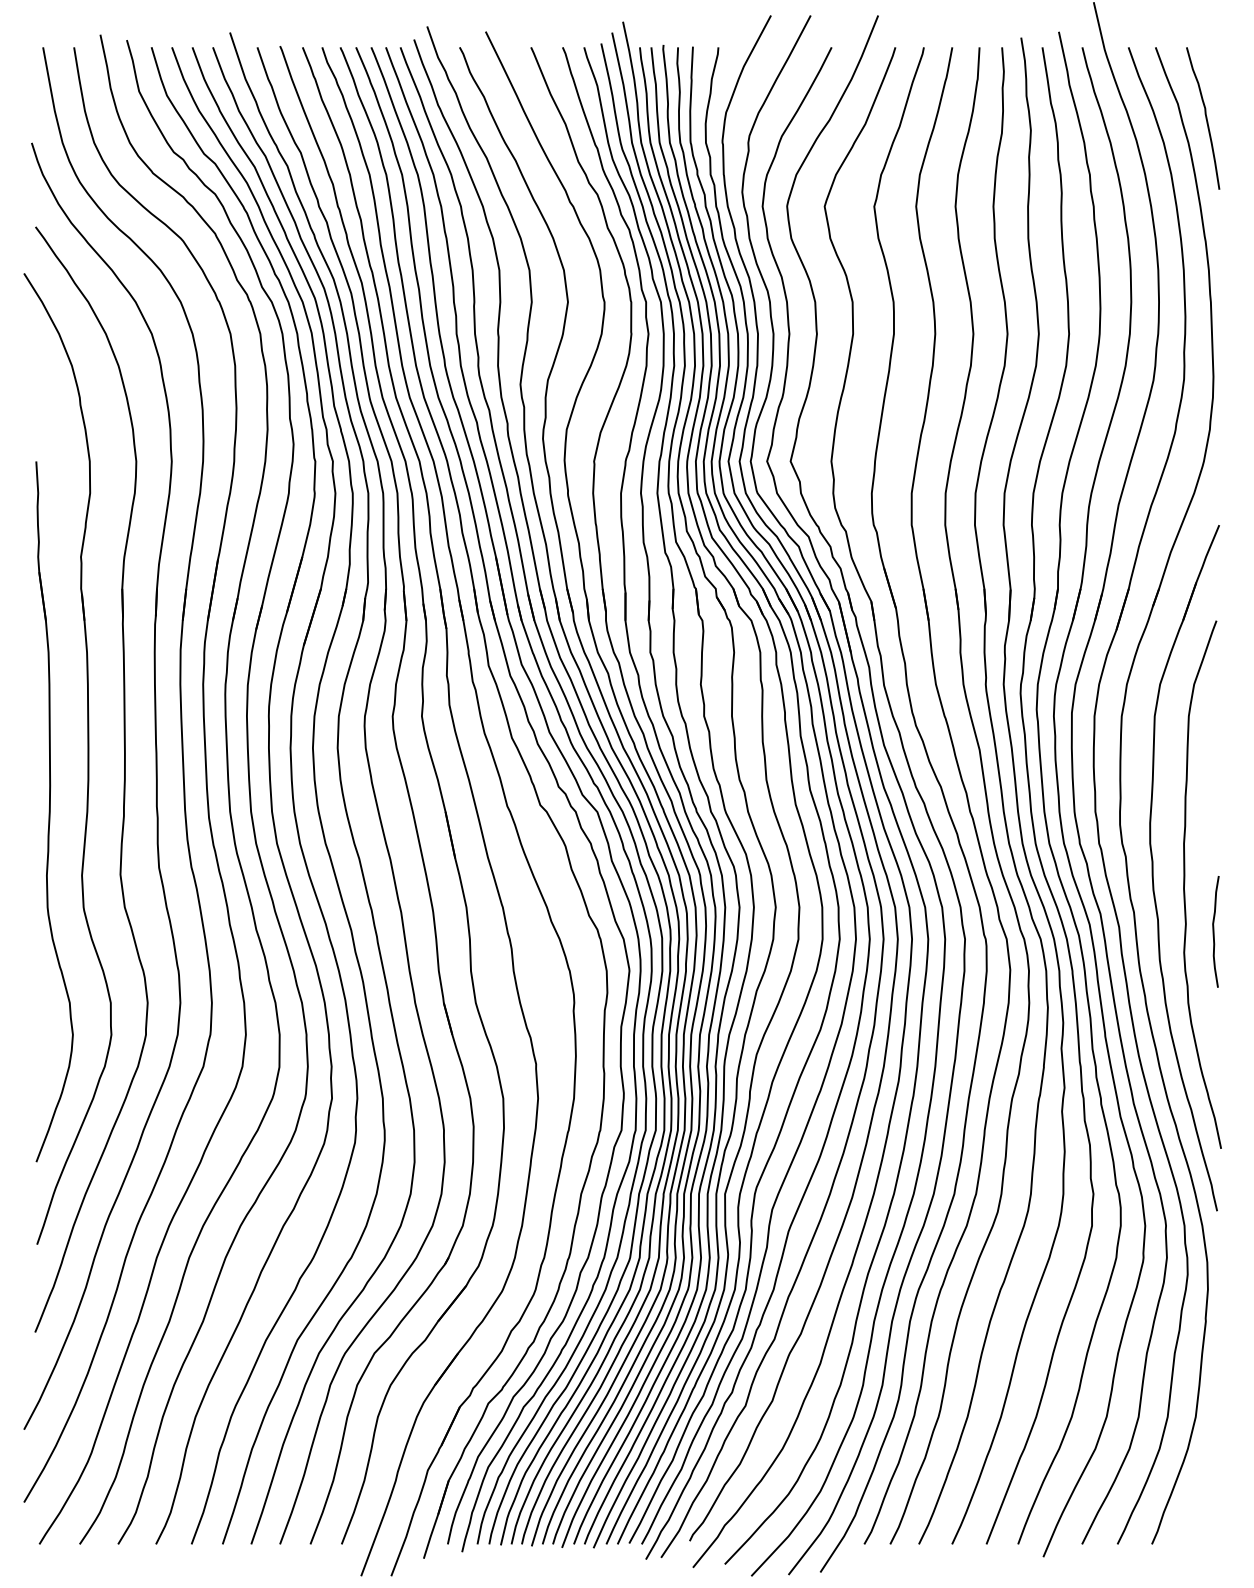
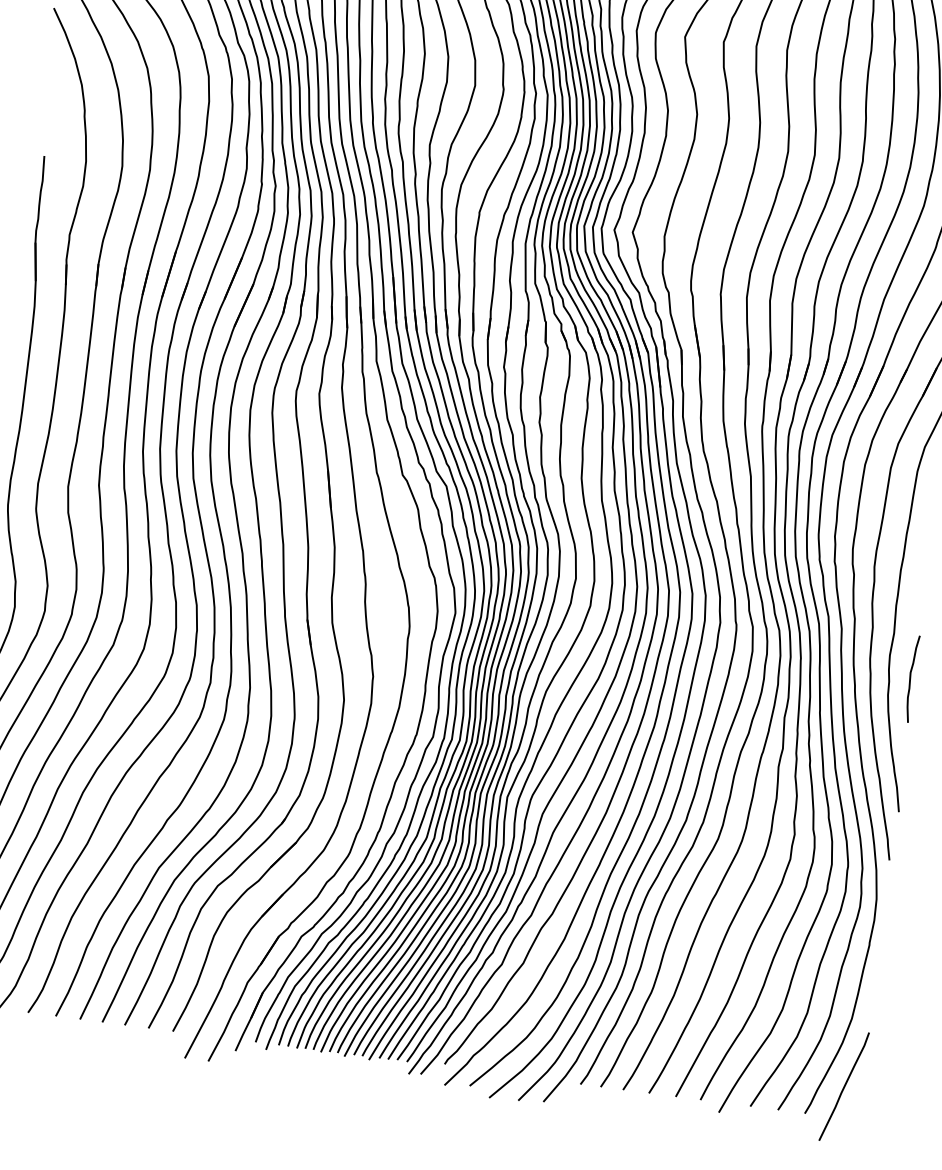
curve: (1214, 931) -> (910, 678), moved
curve: (1196, 1503) -> (843, 1086), added

